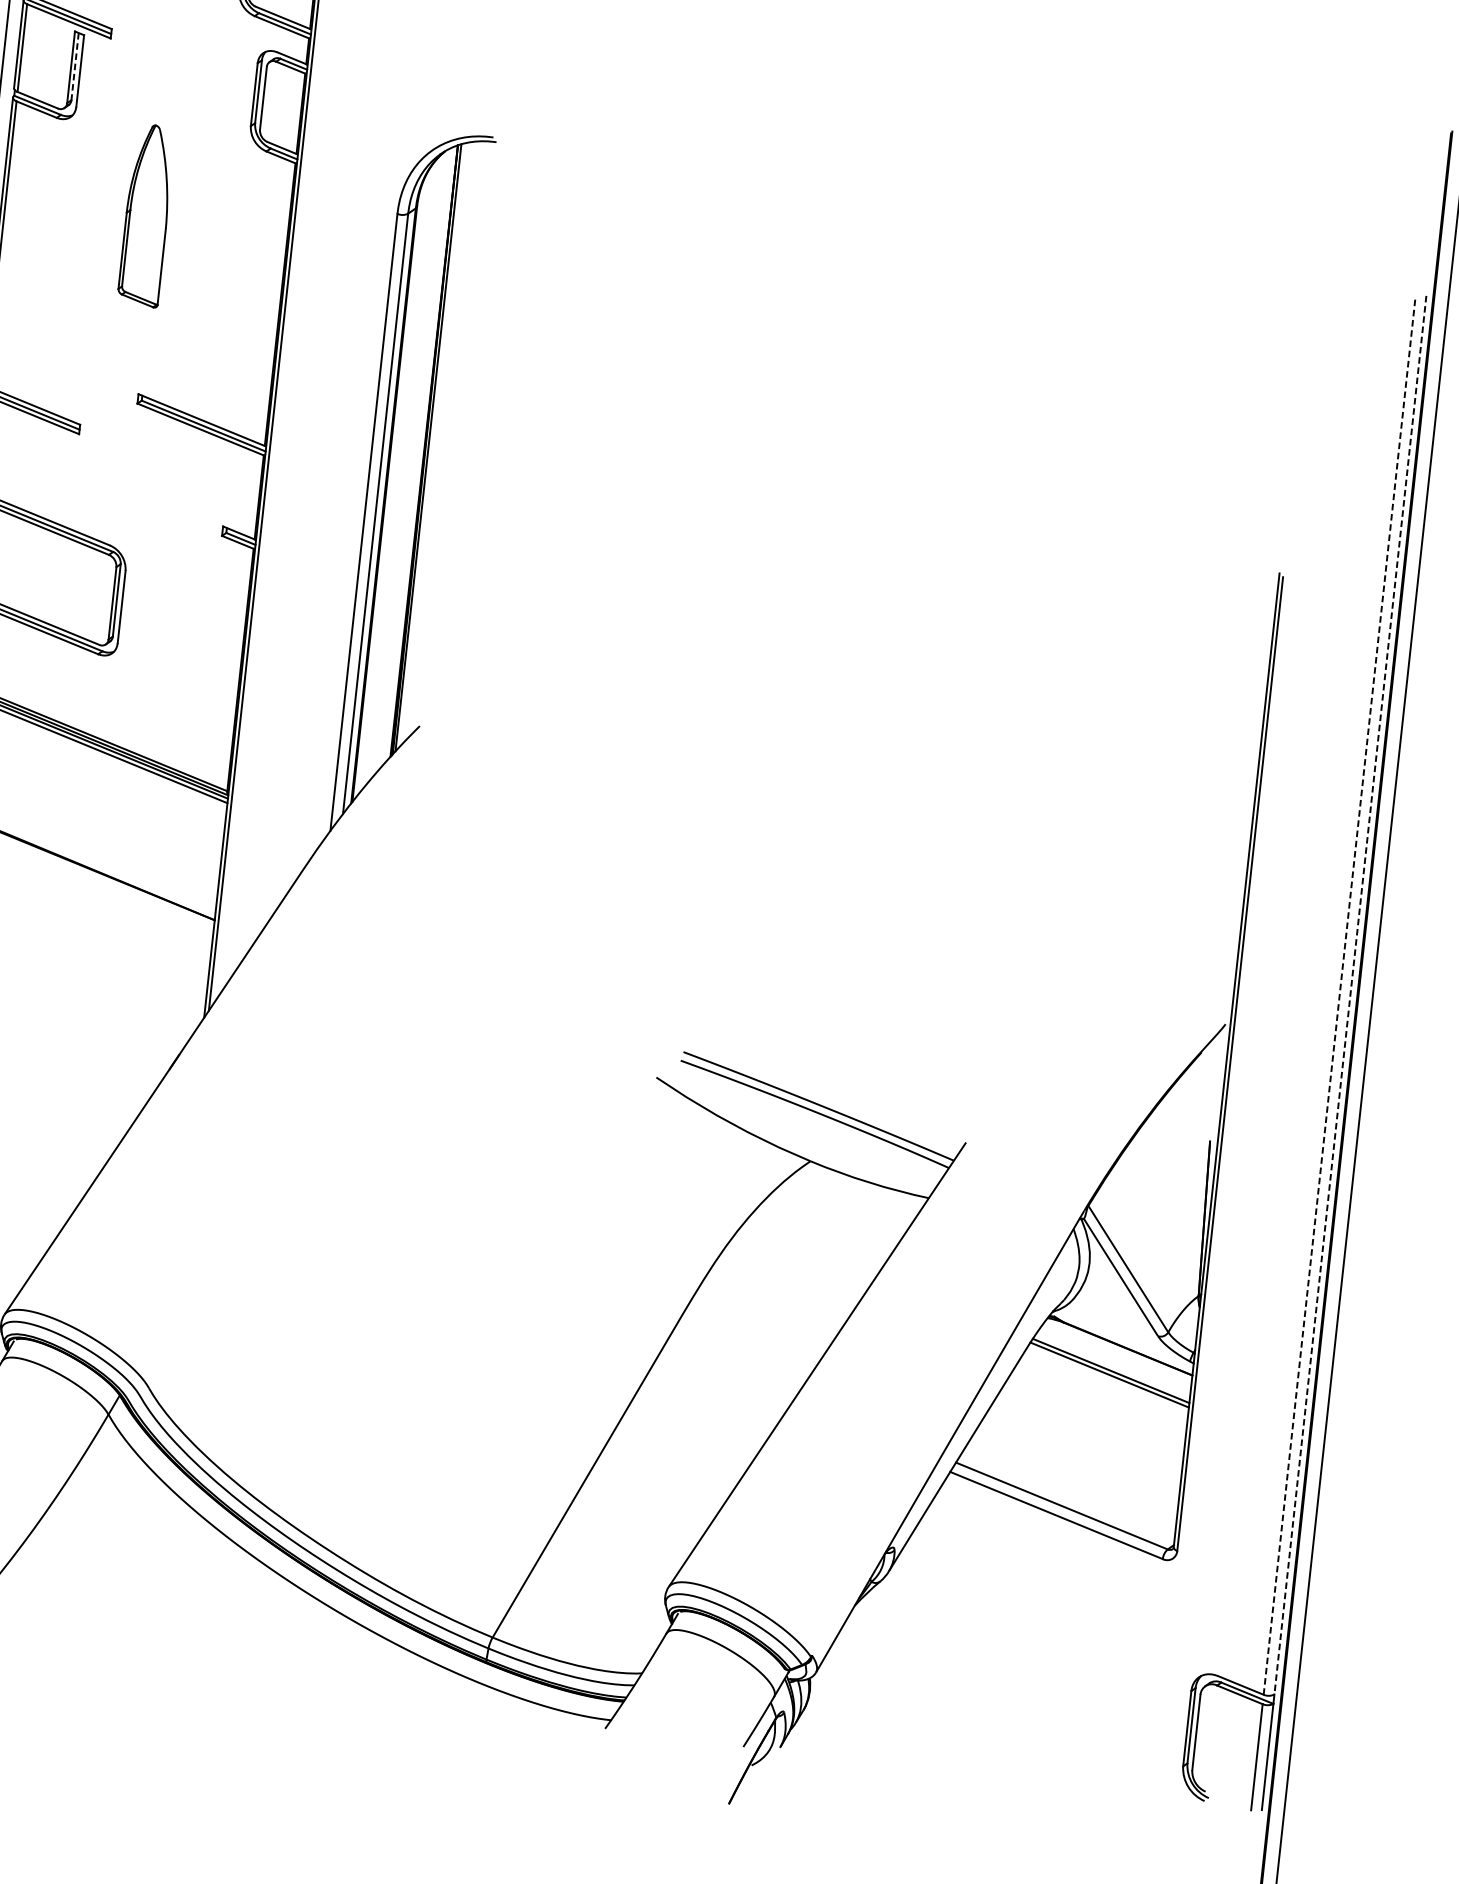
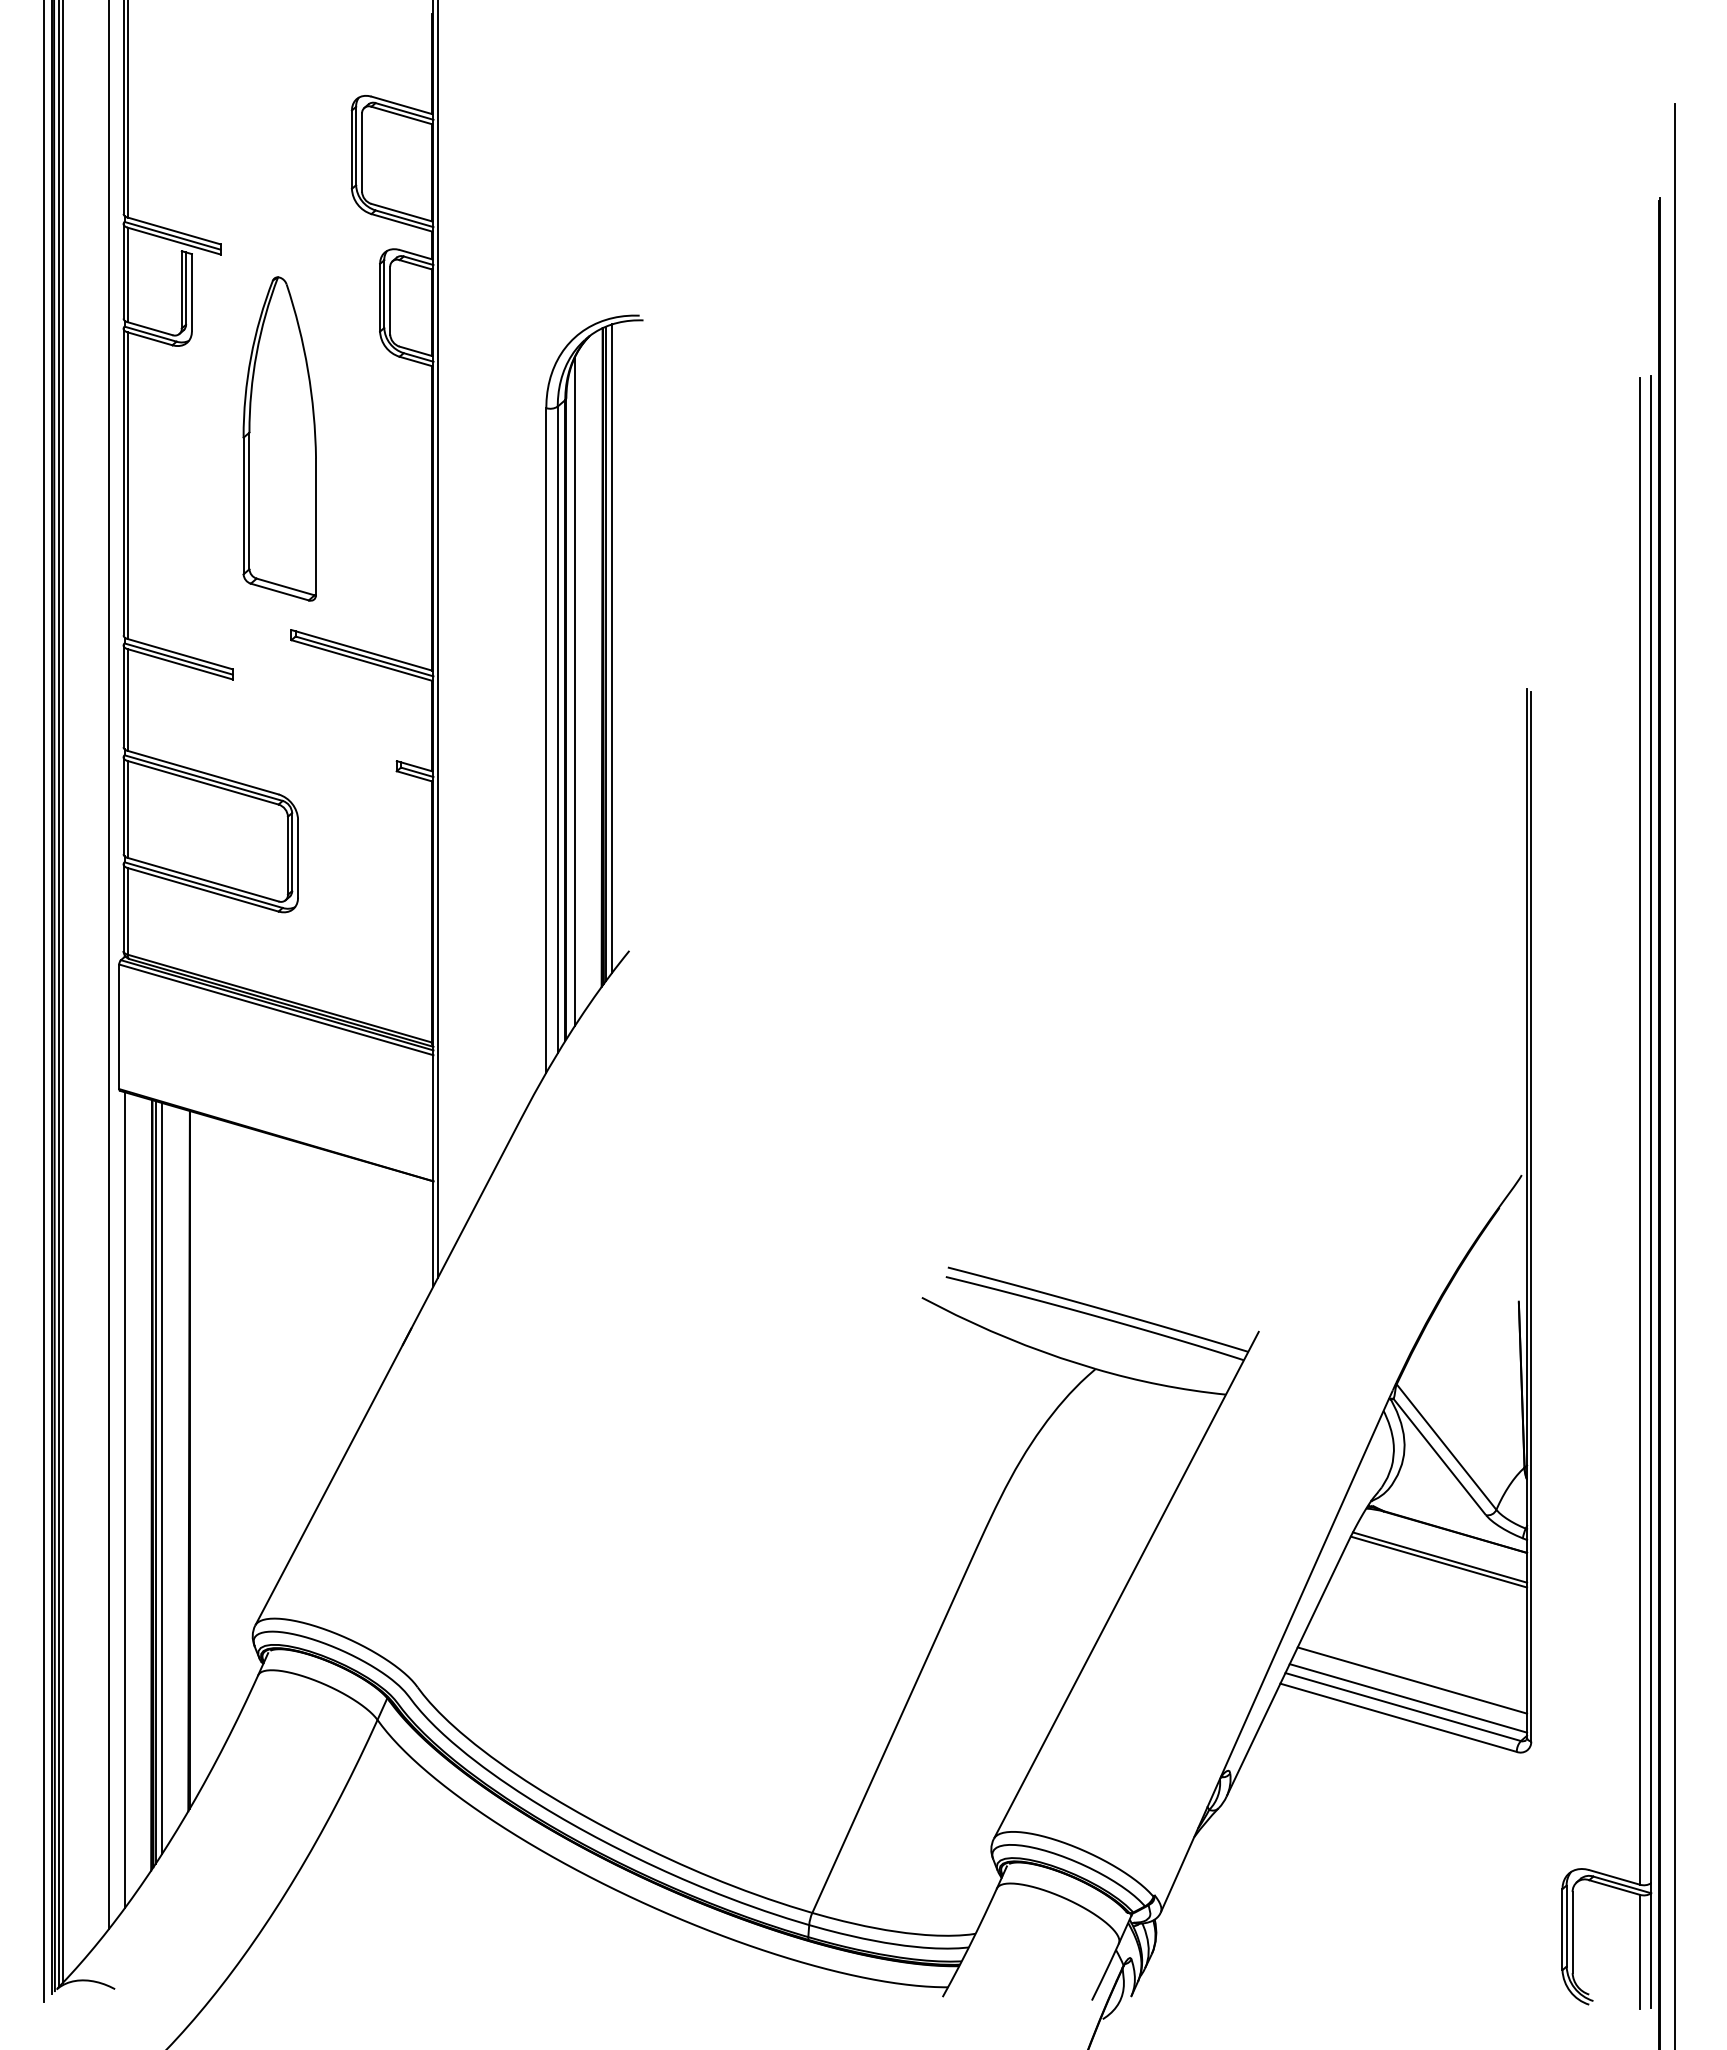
line: (75, 67) -> (186, 289), dashed -> solid
part: (146, 215) -> (279, 438), size x1.67
line: (434, 443) -> (612, 648), added
line: (396, 478) -> (575, 690), added
line: (1339, 994) -> (1639, 1130), dashed -> solid
line: (1350, 995) -> (1651, 1130), dashed -> solid
line: (1073, 1482) -> (1412, 1680), added
line: (1067, 1498) -> (1408, 1698), added

